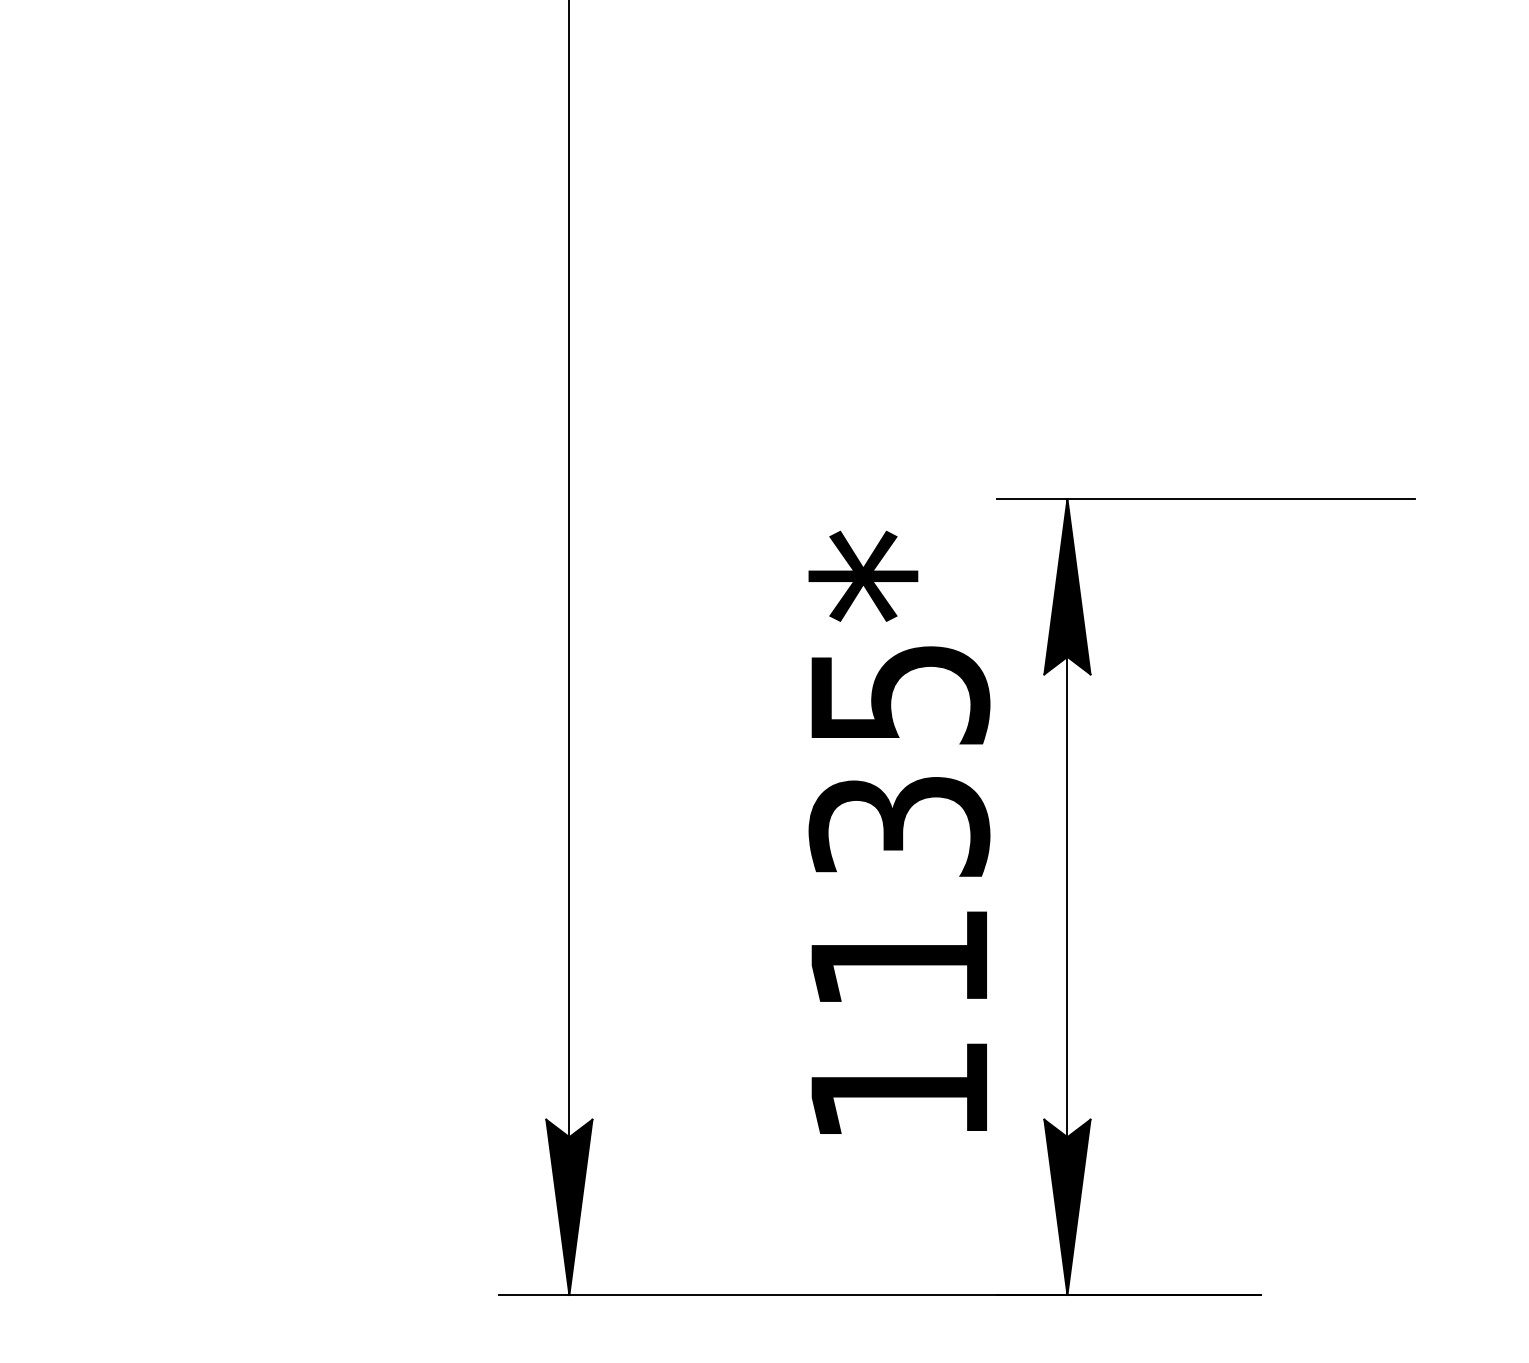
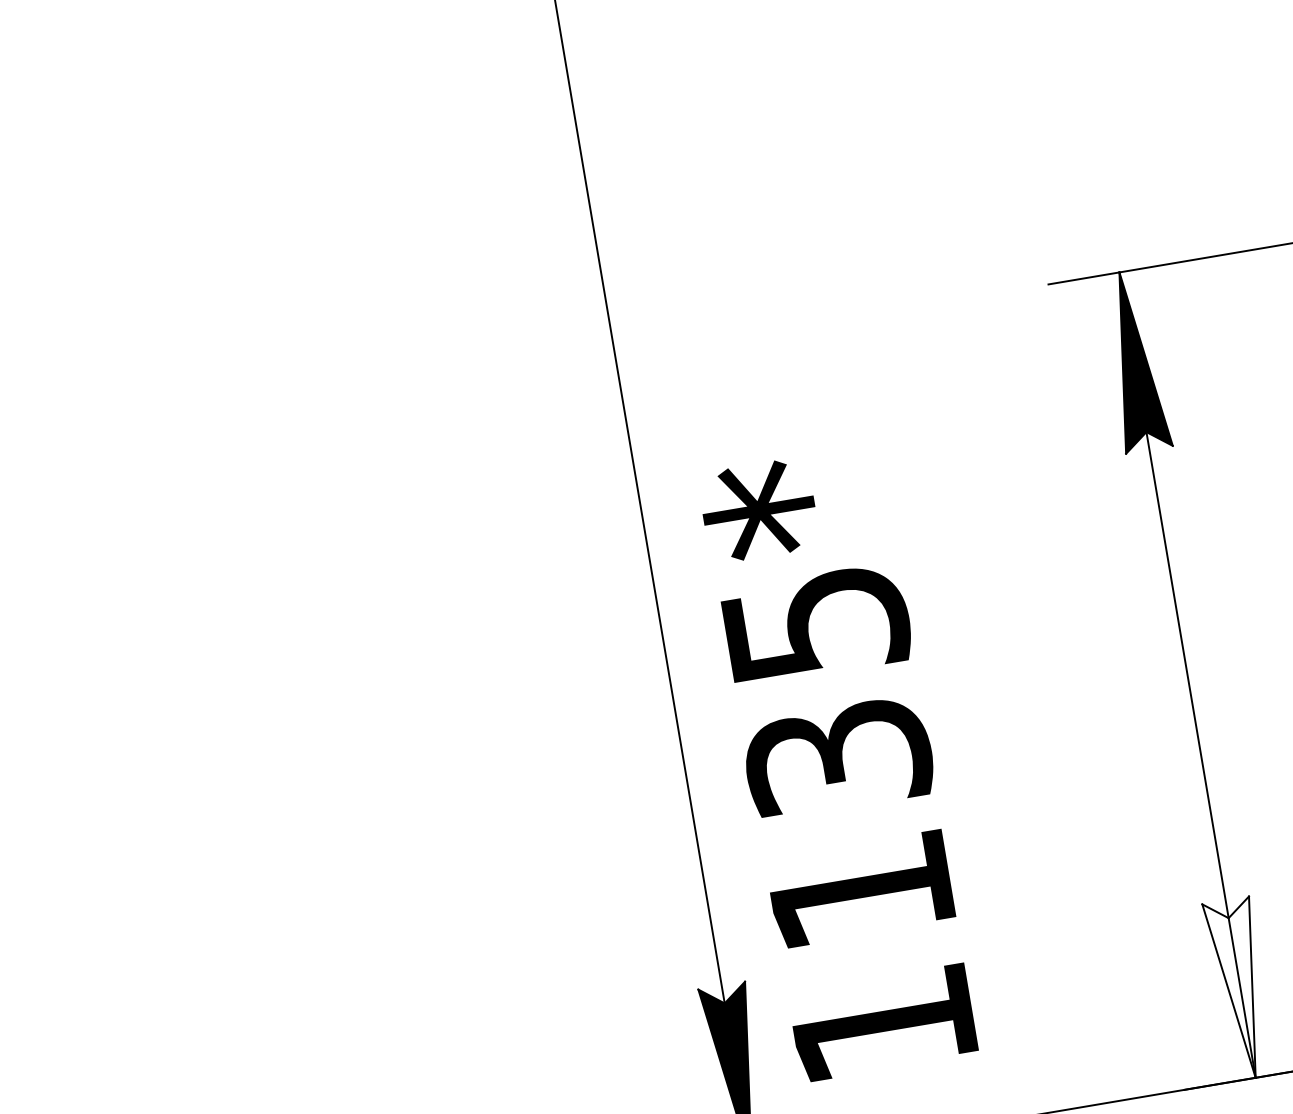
text: (899, 831) -> (839, 762), moved
fill: (1067, 1207) -> (1240, 989), removed

